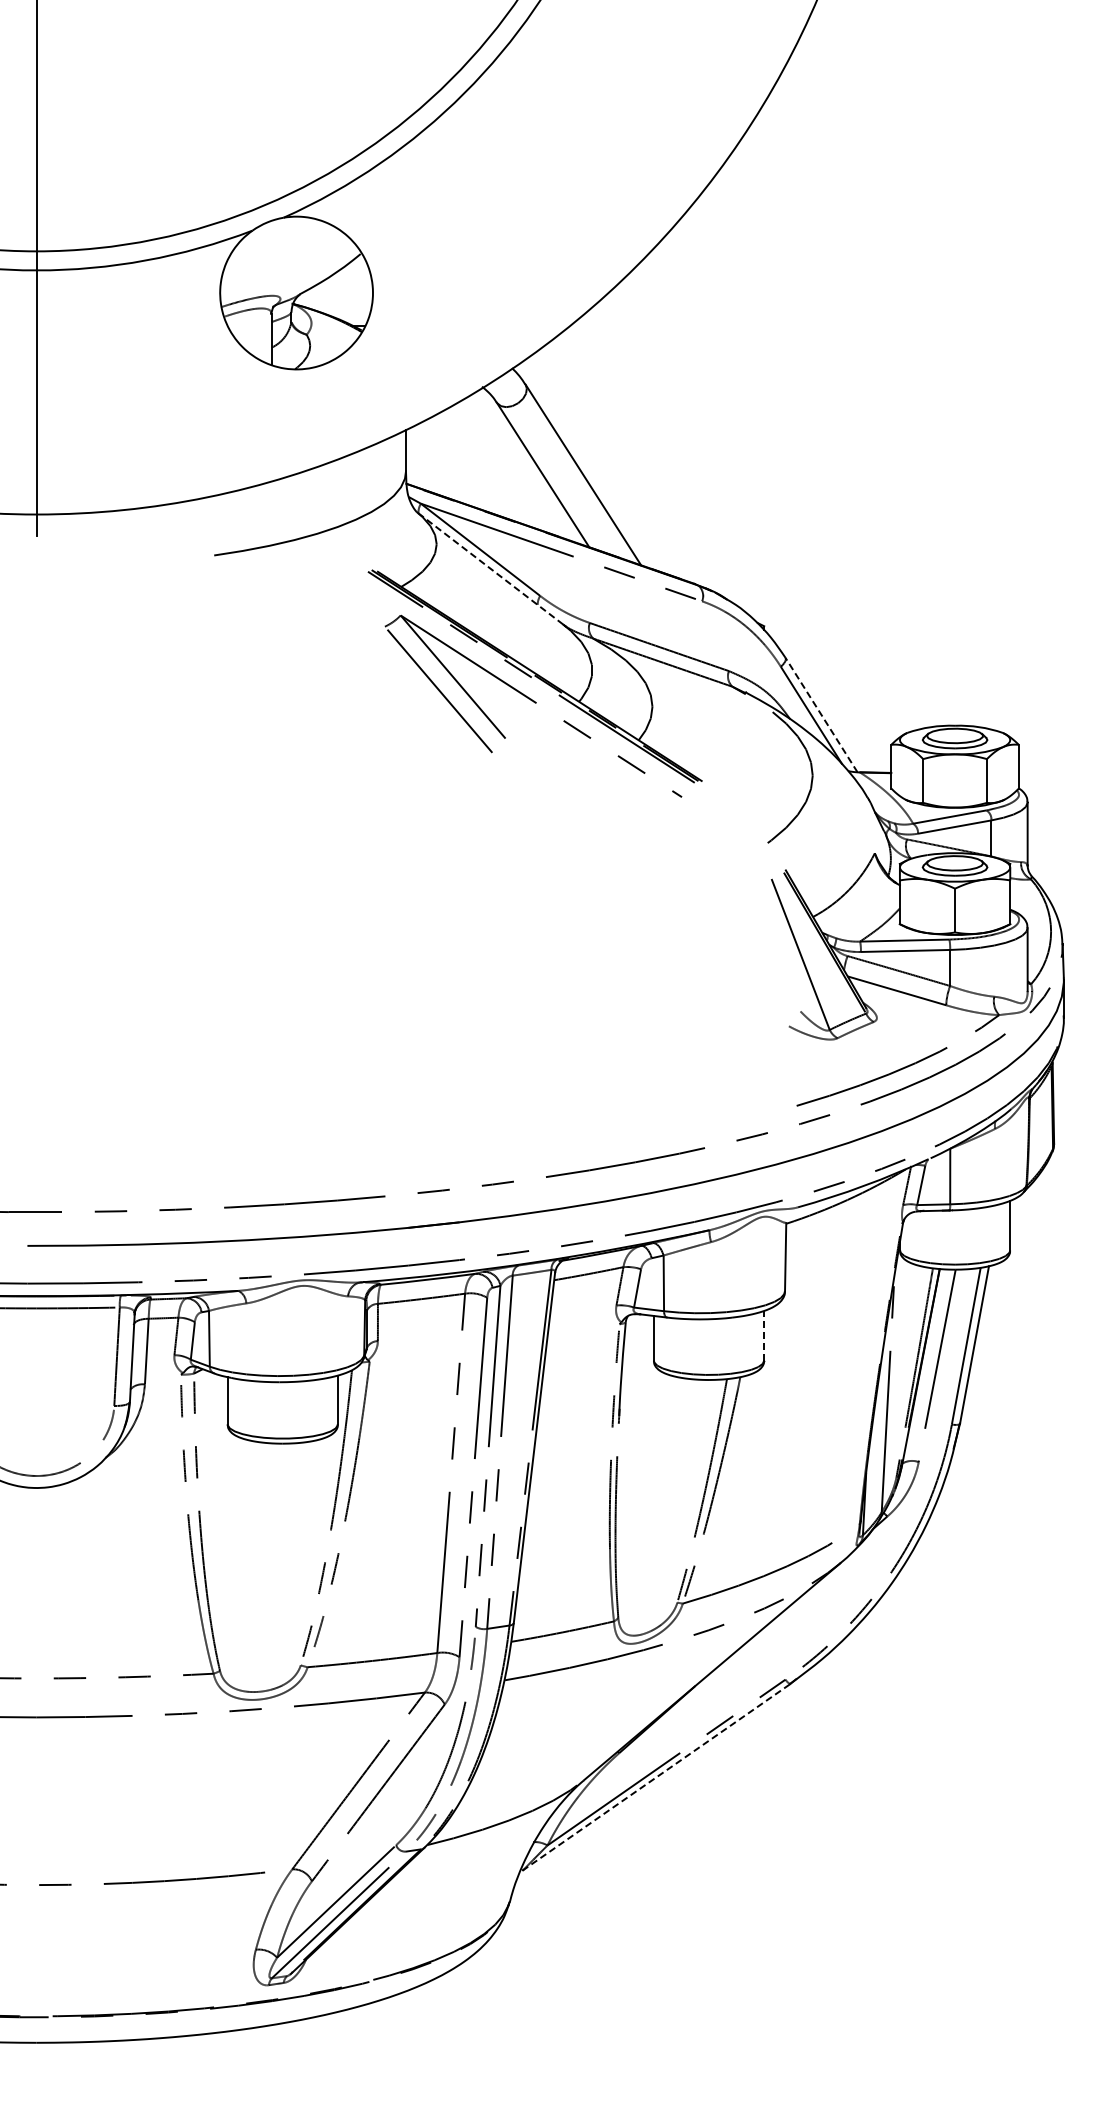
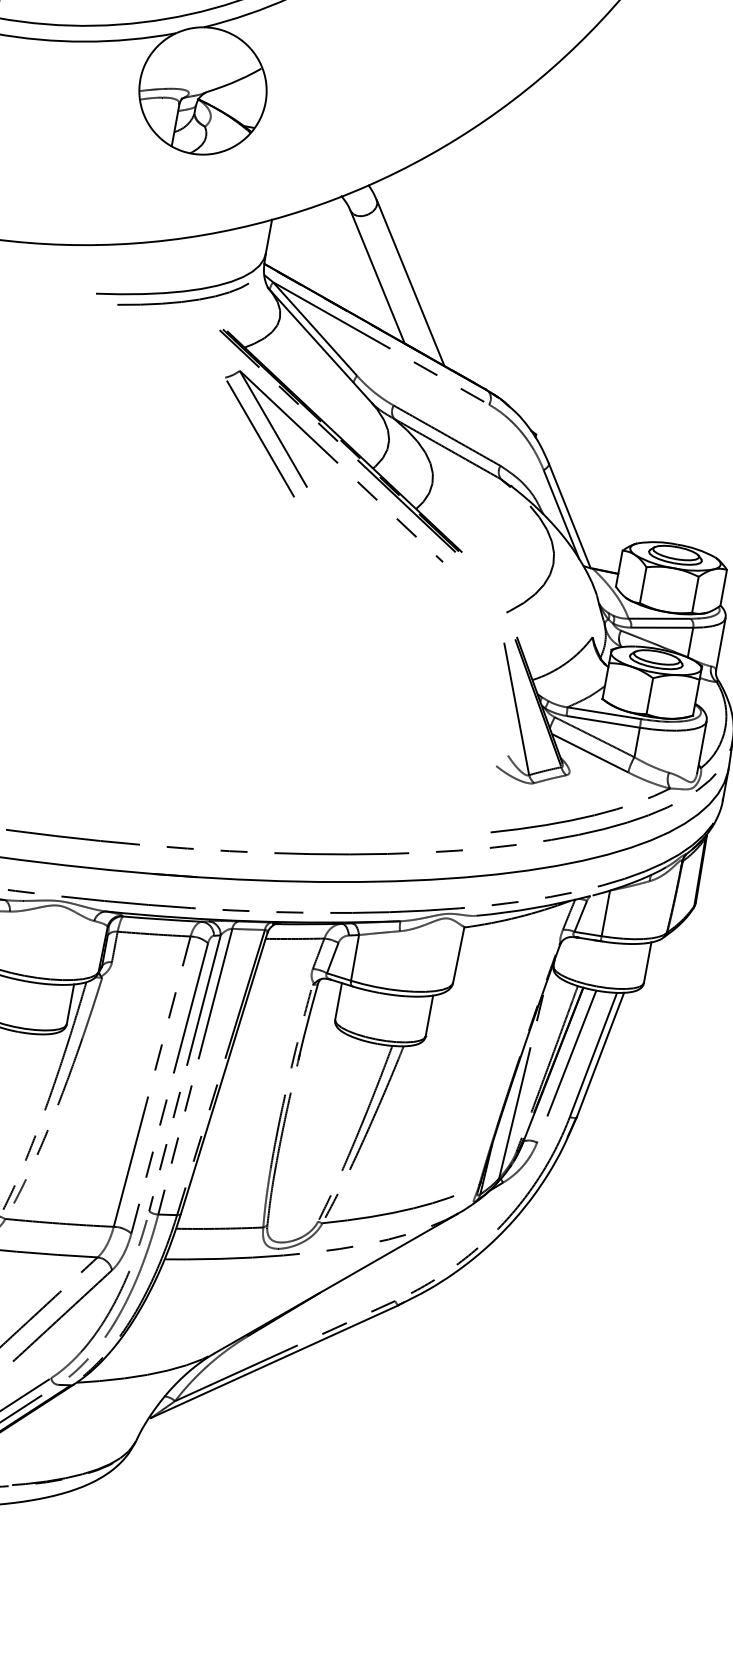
curve: (320, 544) -> (184, 300), added
line: (489, 567) -> (319, 344), dashed -> solid
line: (821, 715) -> (569, 516), dashed -> solid
line: (764, 1335) -> (429, 1015), dashed -> solid
line: (656, 1777) -> (274, 1361), dashed -> solid

